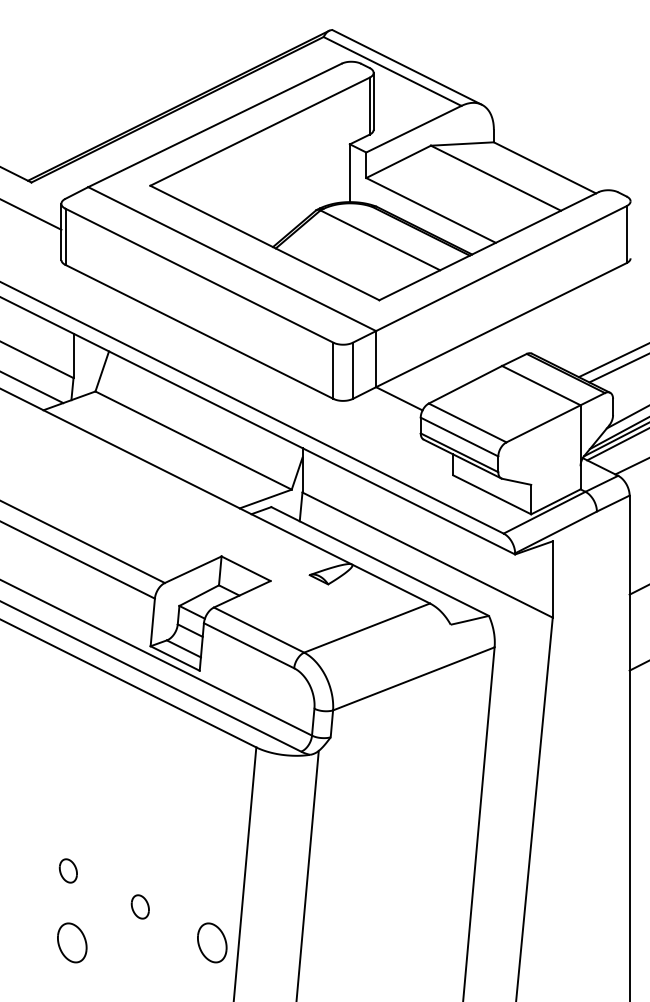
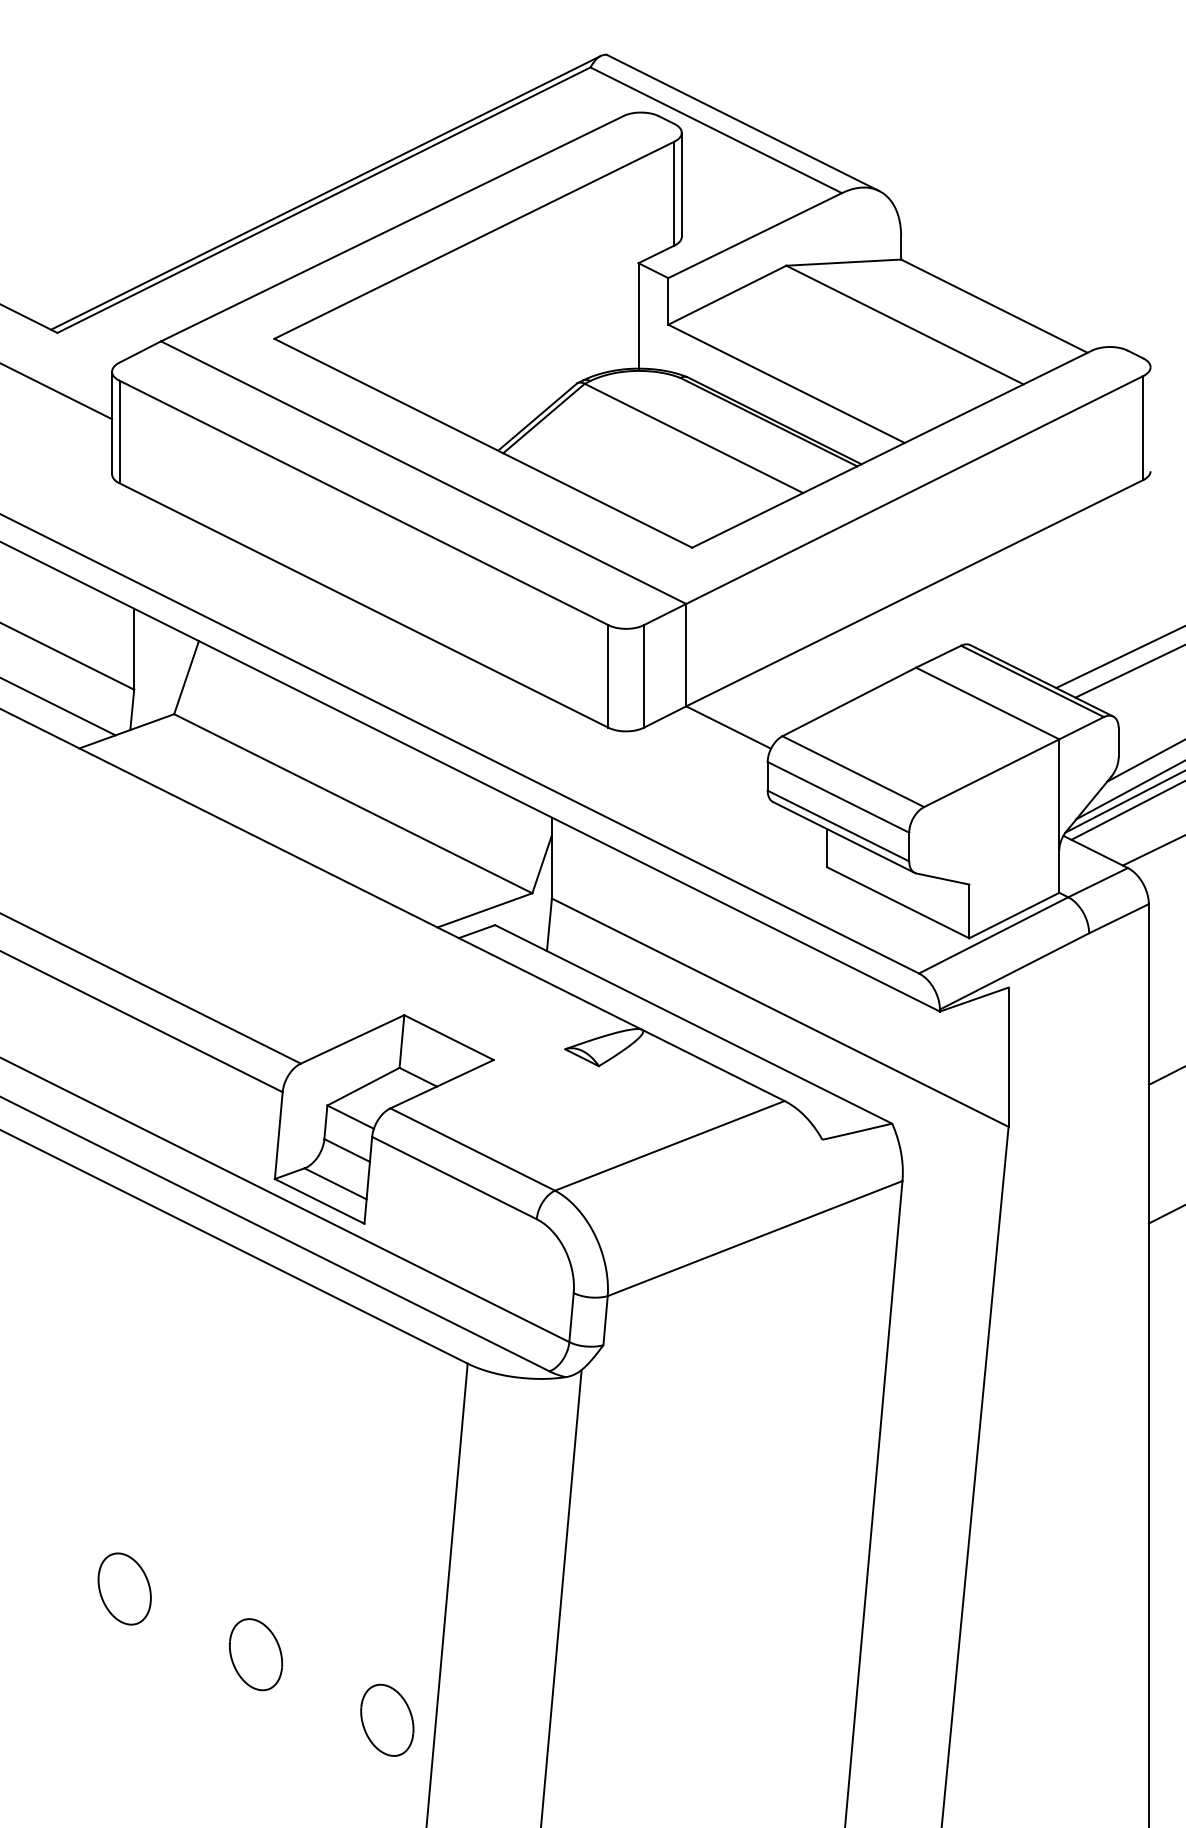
part: (68, 870) -> (124, 1588), size x1.67
part: (140, 906) -> (256, 1653), size x1.67
part: (72, 942) -> (132, 1719), removed

